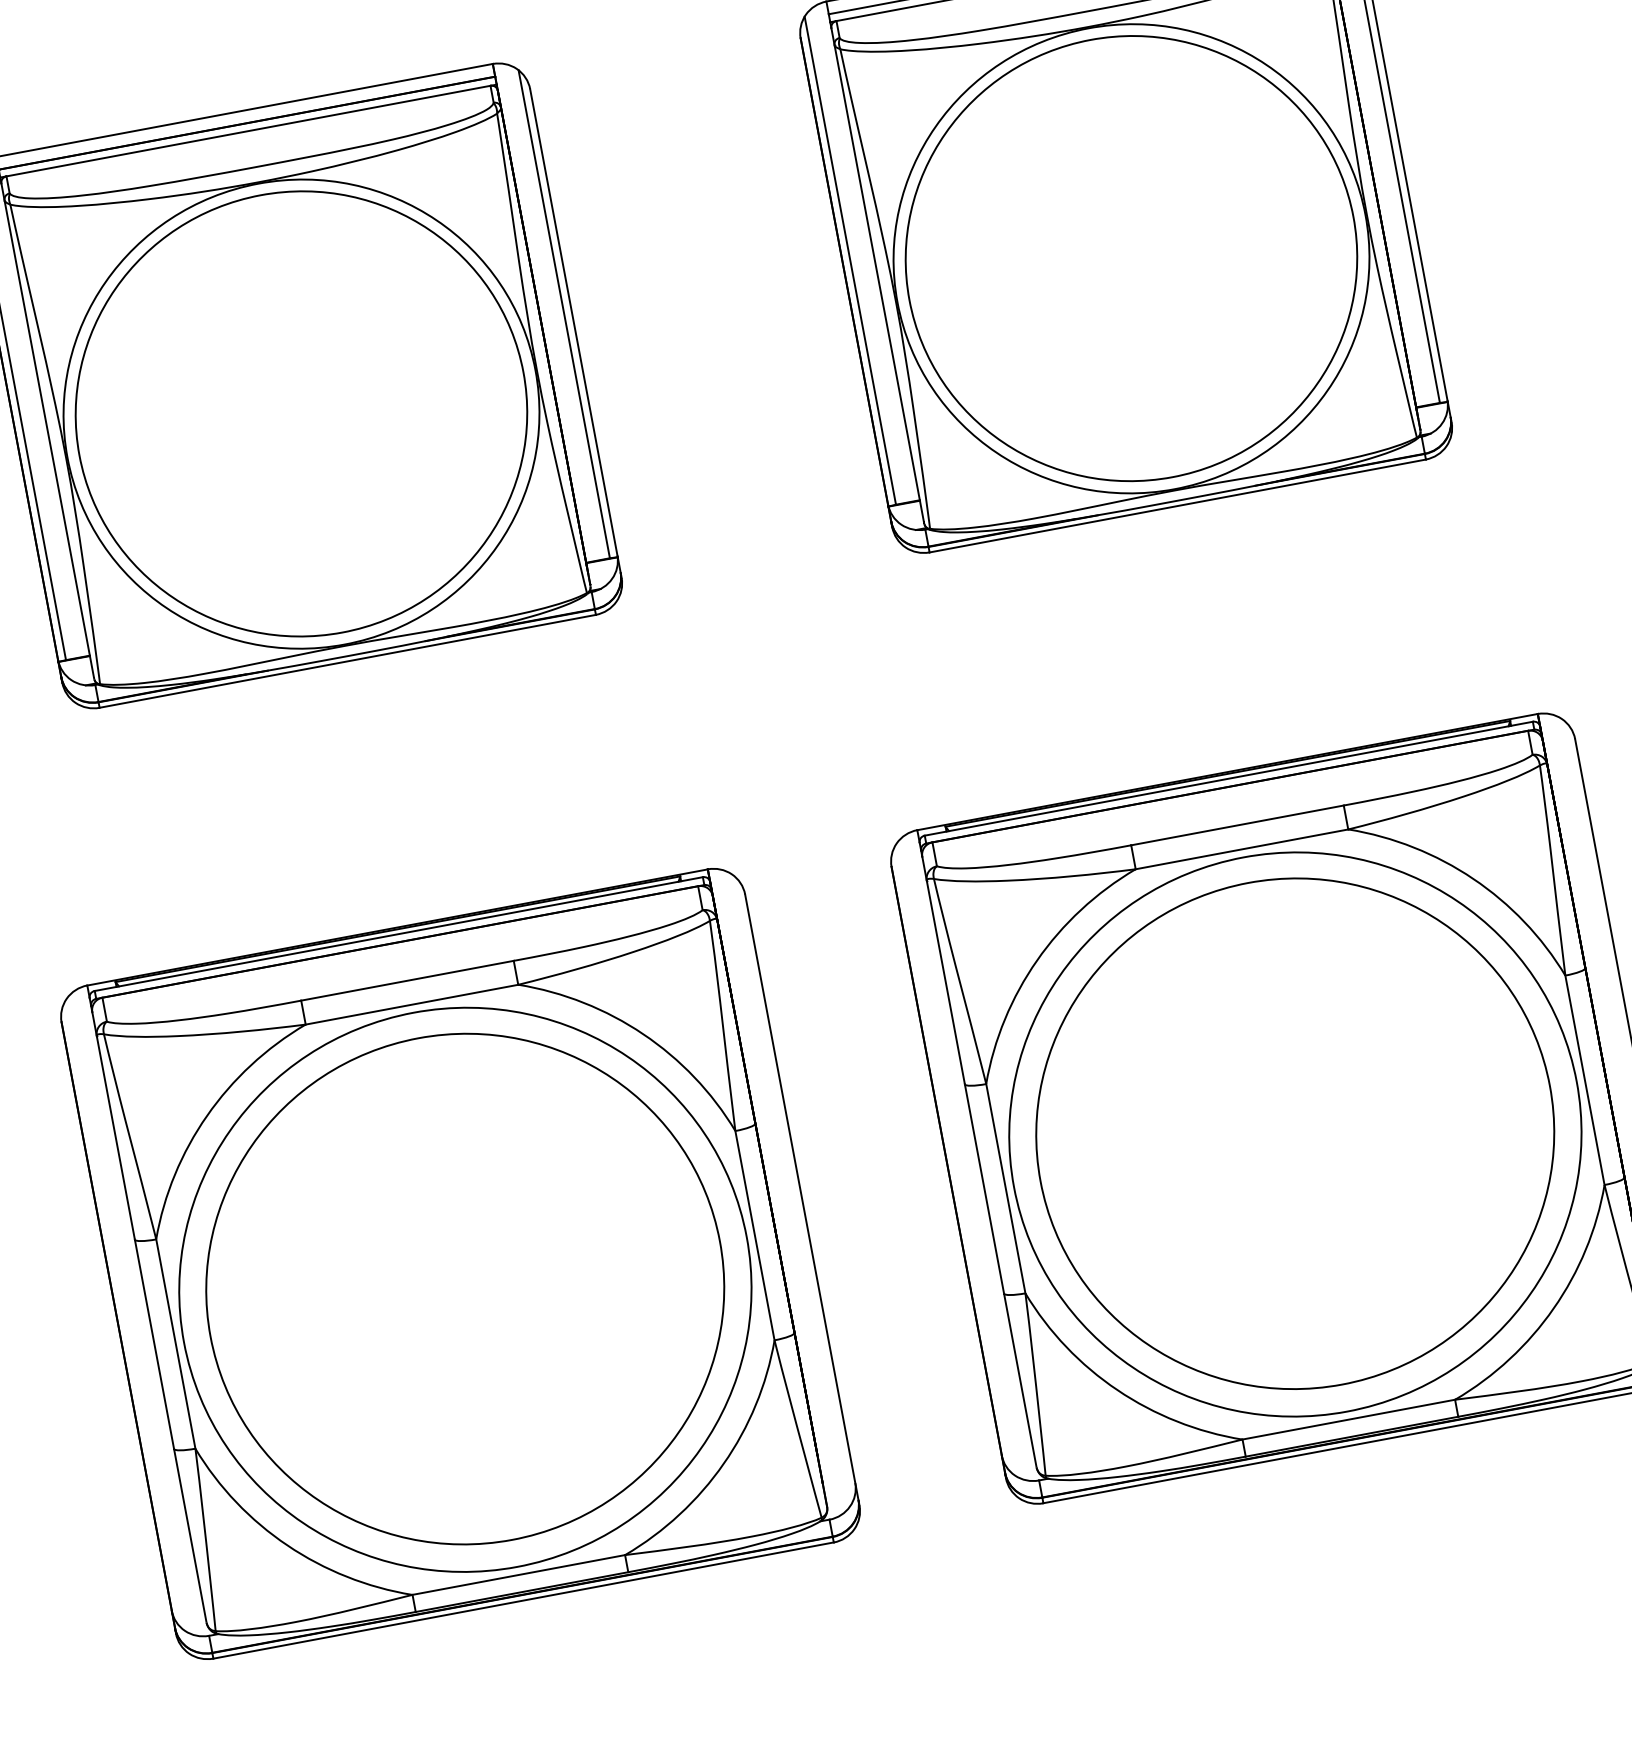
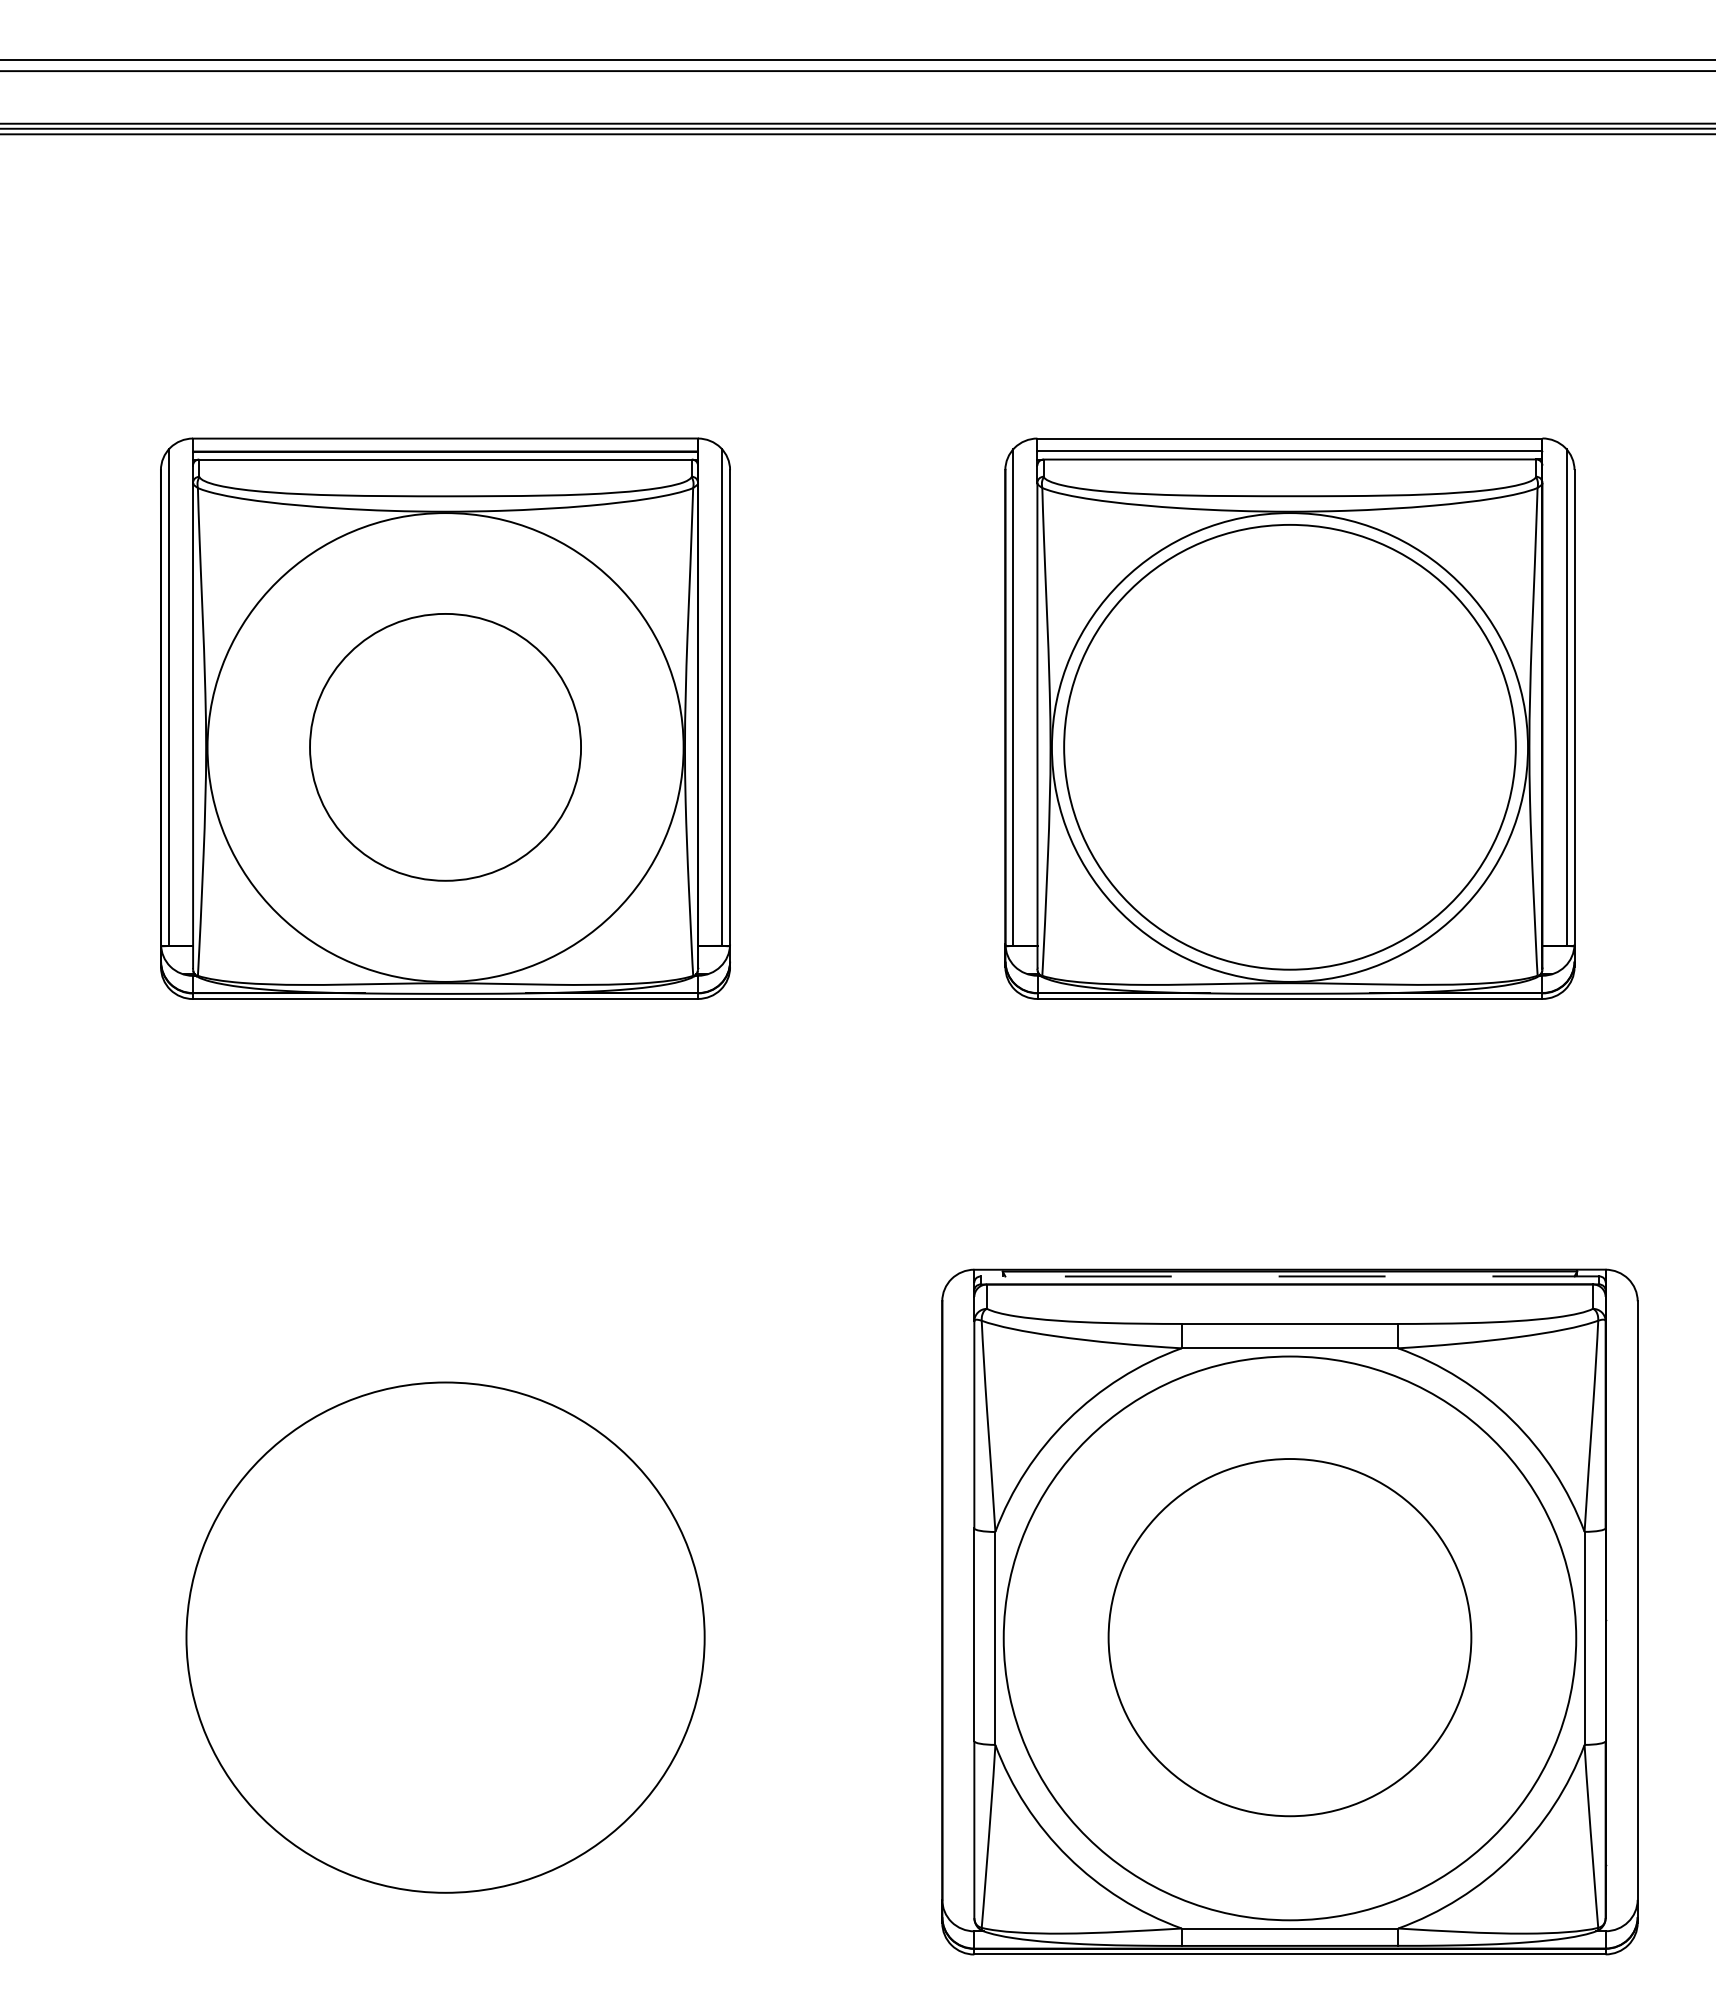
part: (301, 414) -> (445, 747), size x0.6
line: (1228, 778) -> (1289, 1276), solid -> dashed
part: (1294, 1133) -> (1289, 1637), size x0.7
part: (460, 1263) -> (445, 1611), removed

